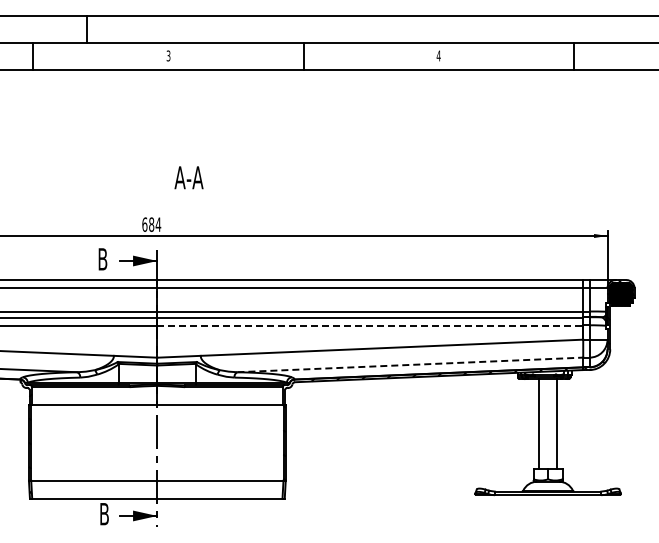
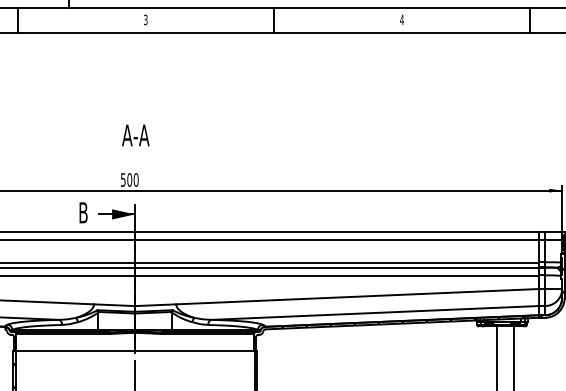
text: (188, 177) -> (135, 135), moved
text: (151, 224) -> (129, 179), 684 -> 500
line: (370, 325) -> (337, 275), dashed -> solid
line: (410, 364) -> (375, 312), dashed -> solid

